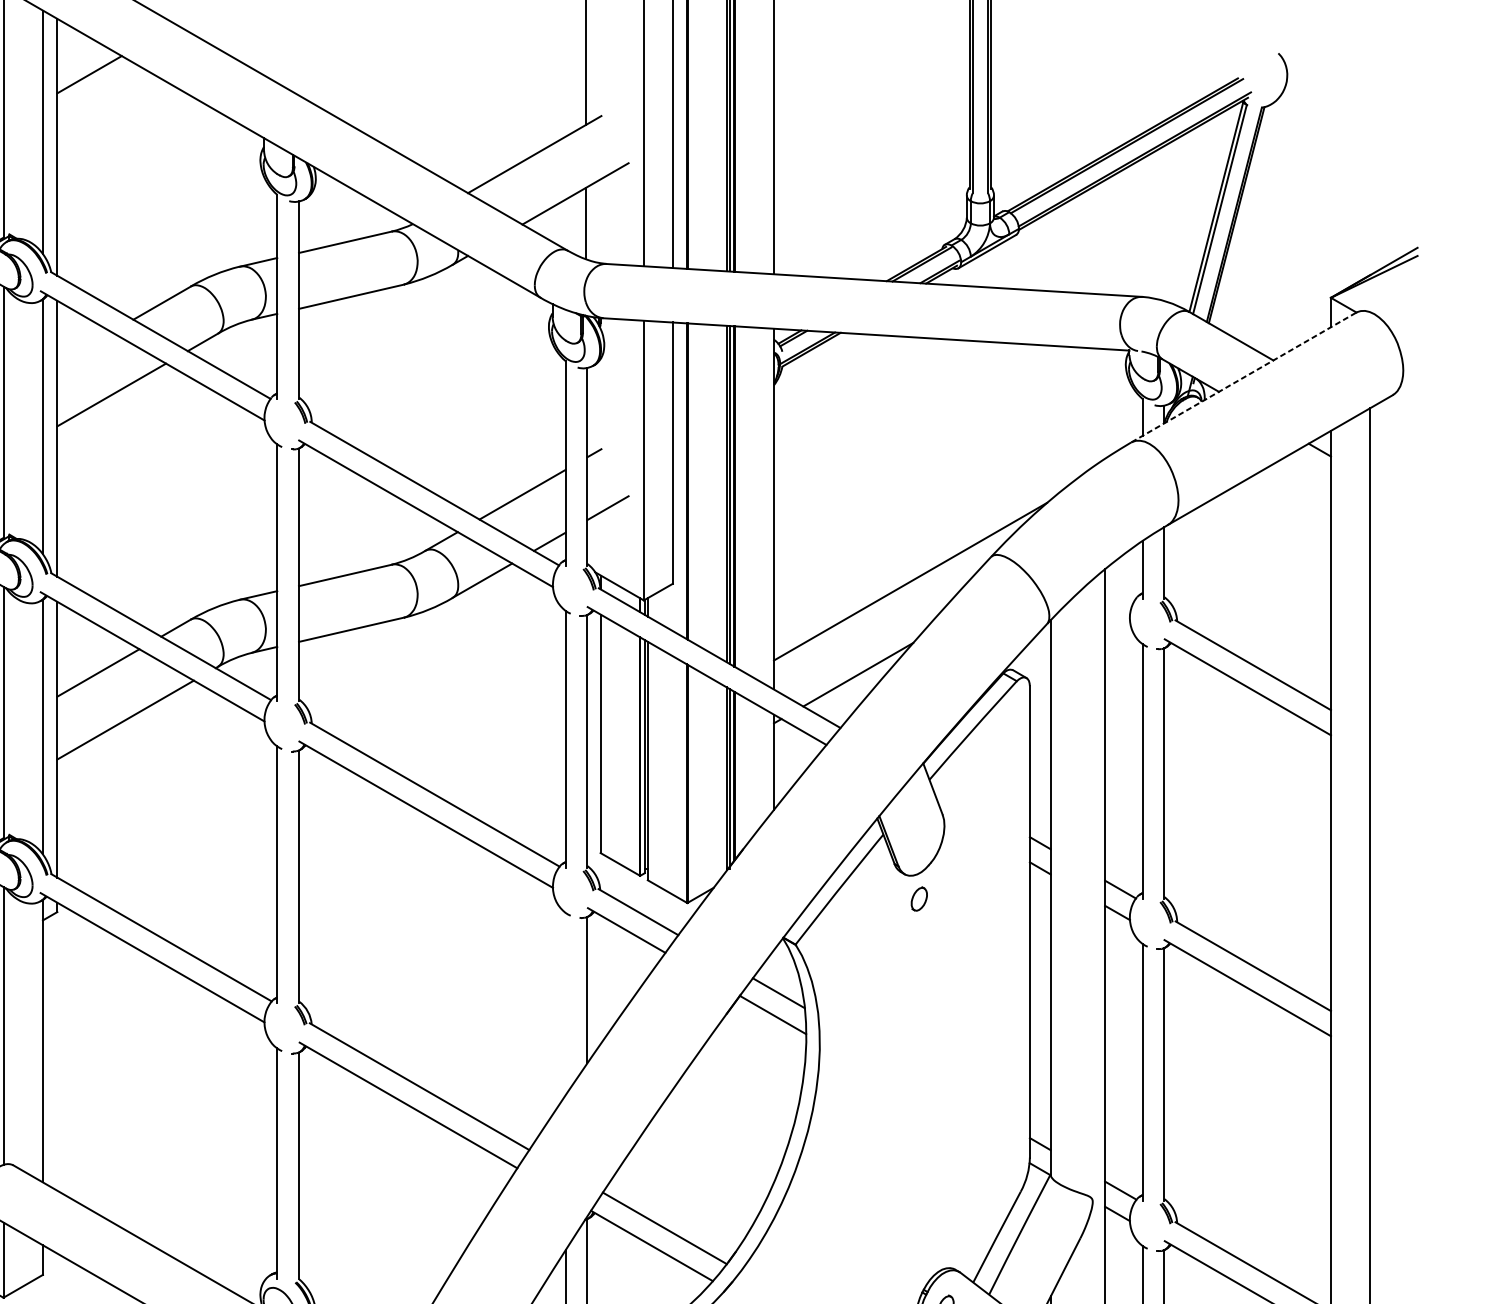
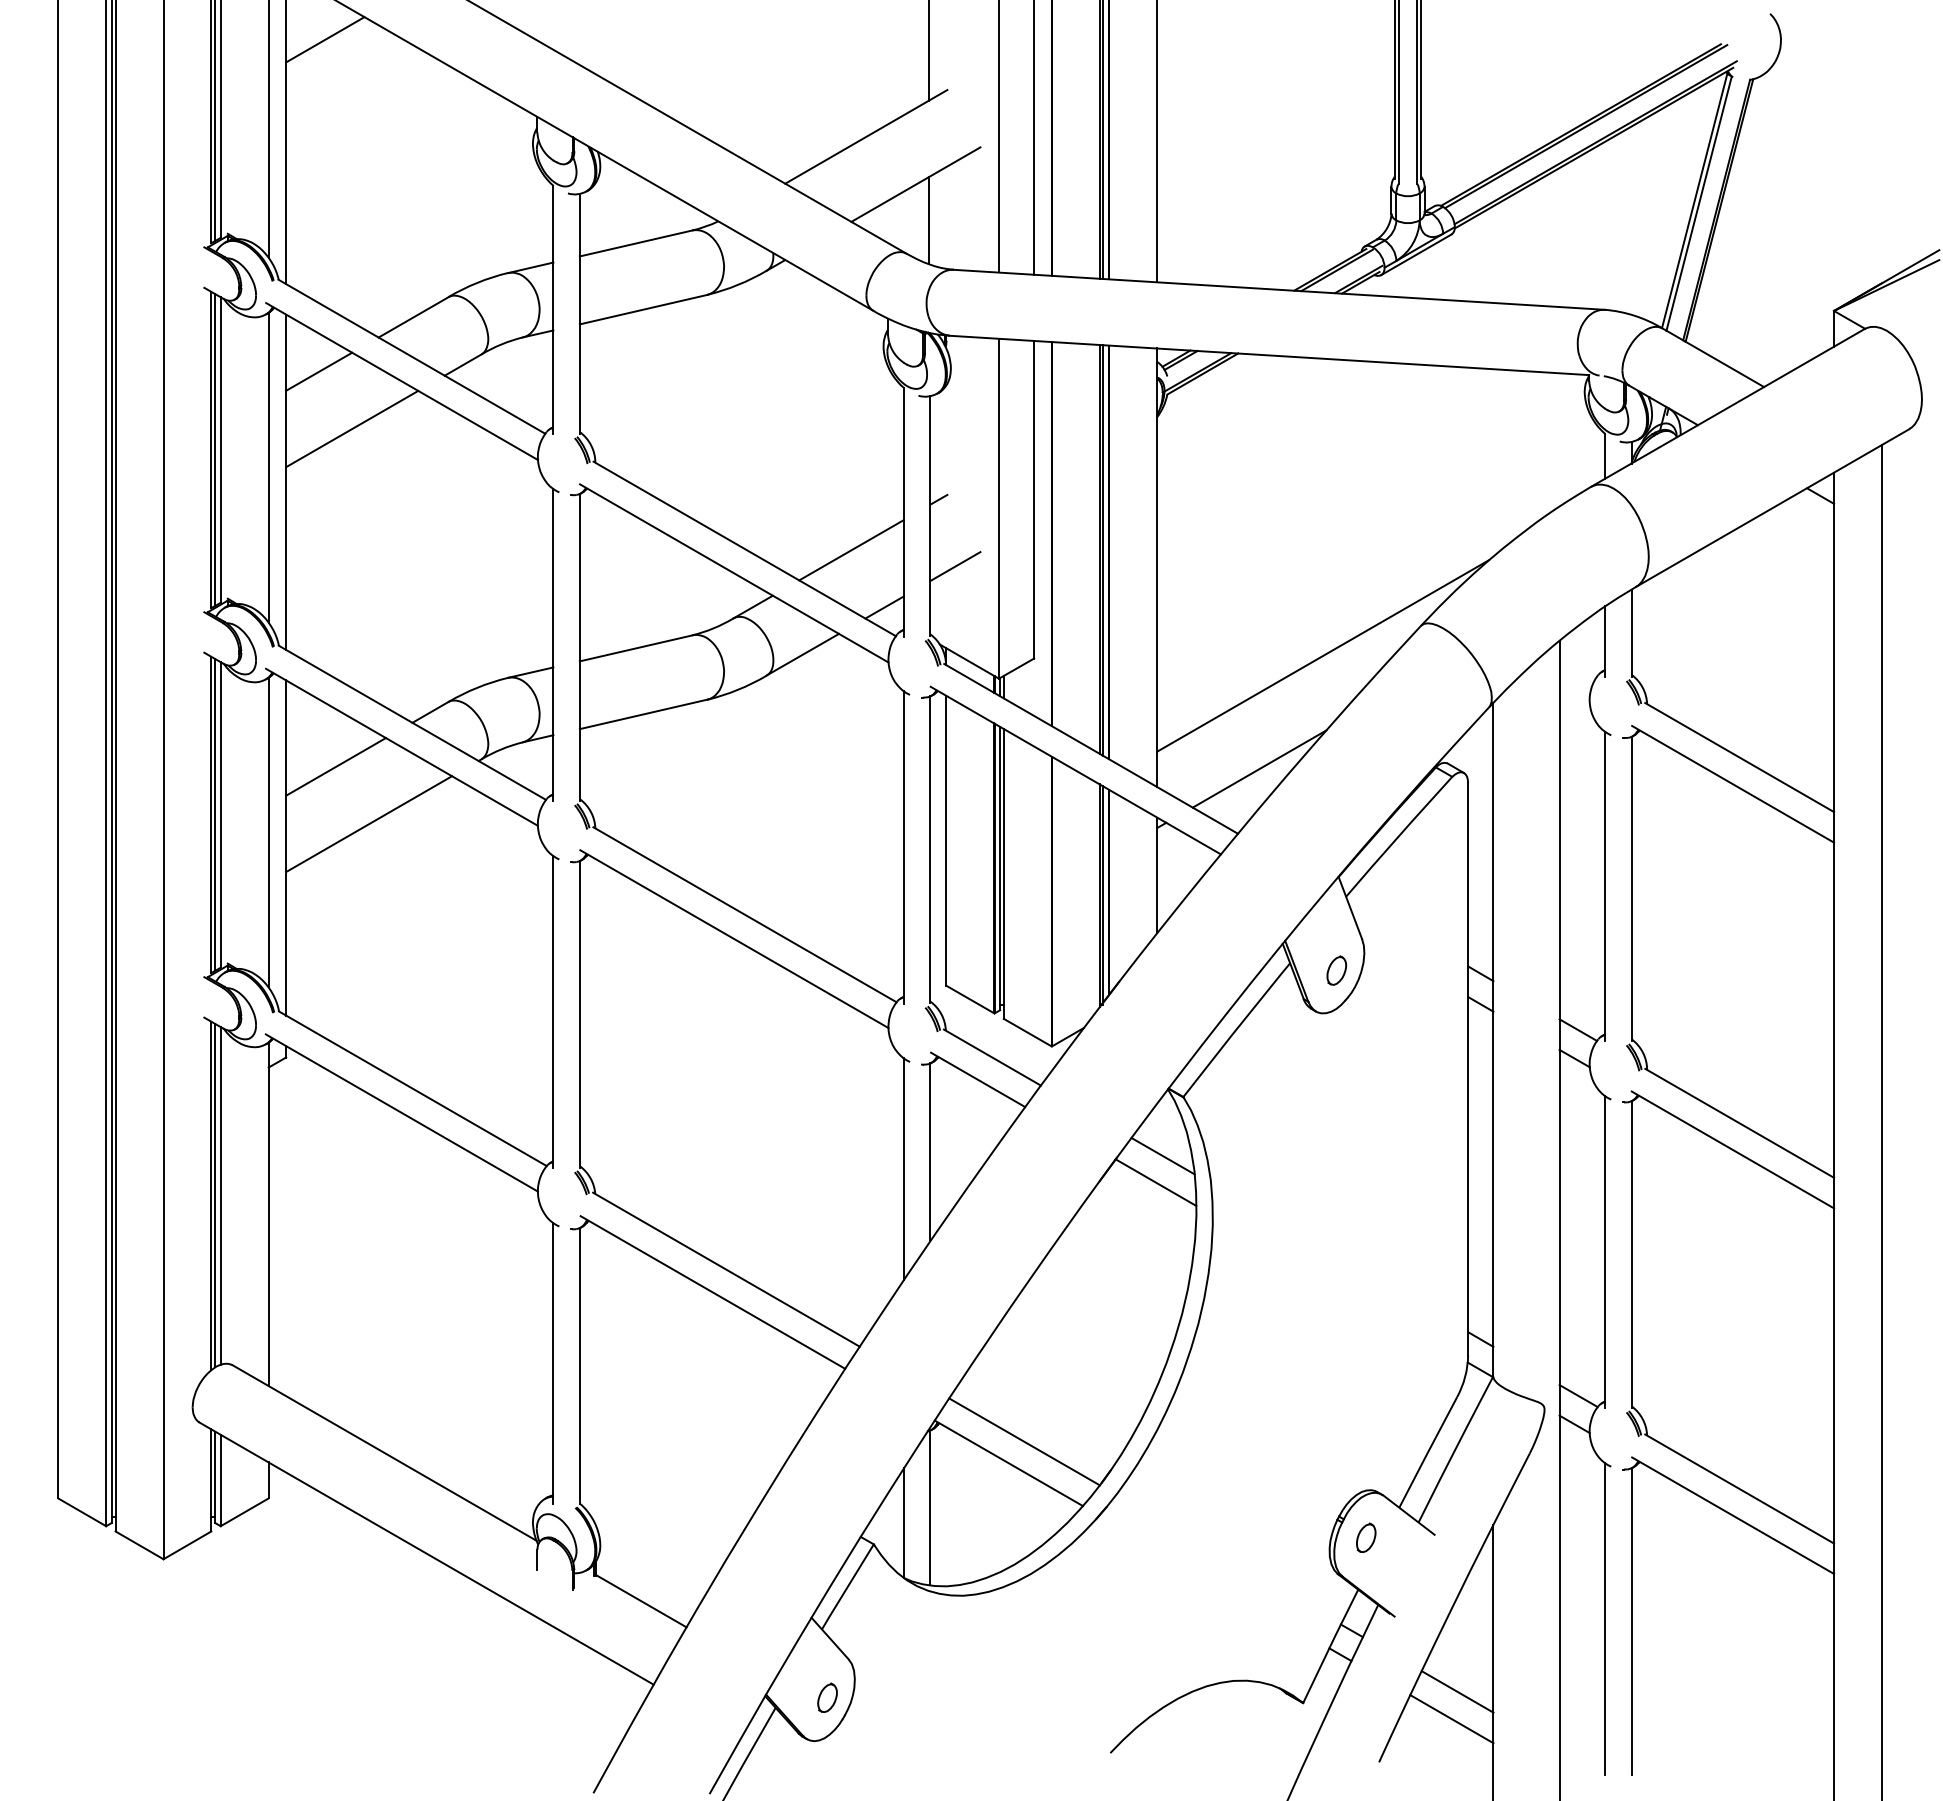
line: (84, 347) -> (319, 371), added
line: (1243, 378) -> (1727, 408), dashed -> solid
part: (919, 898) -> (1336, 970), moved
line: (565, 1003) -> (903, 1168), added

